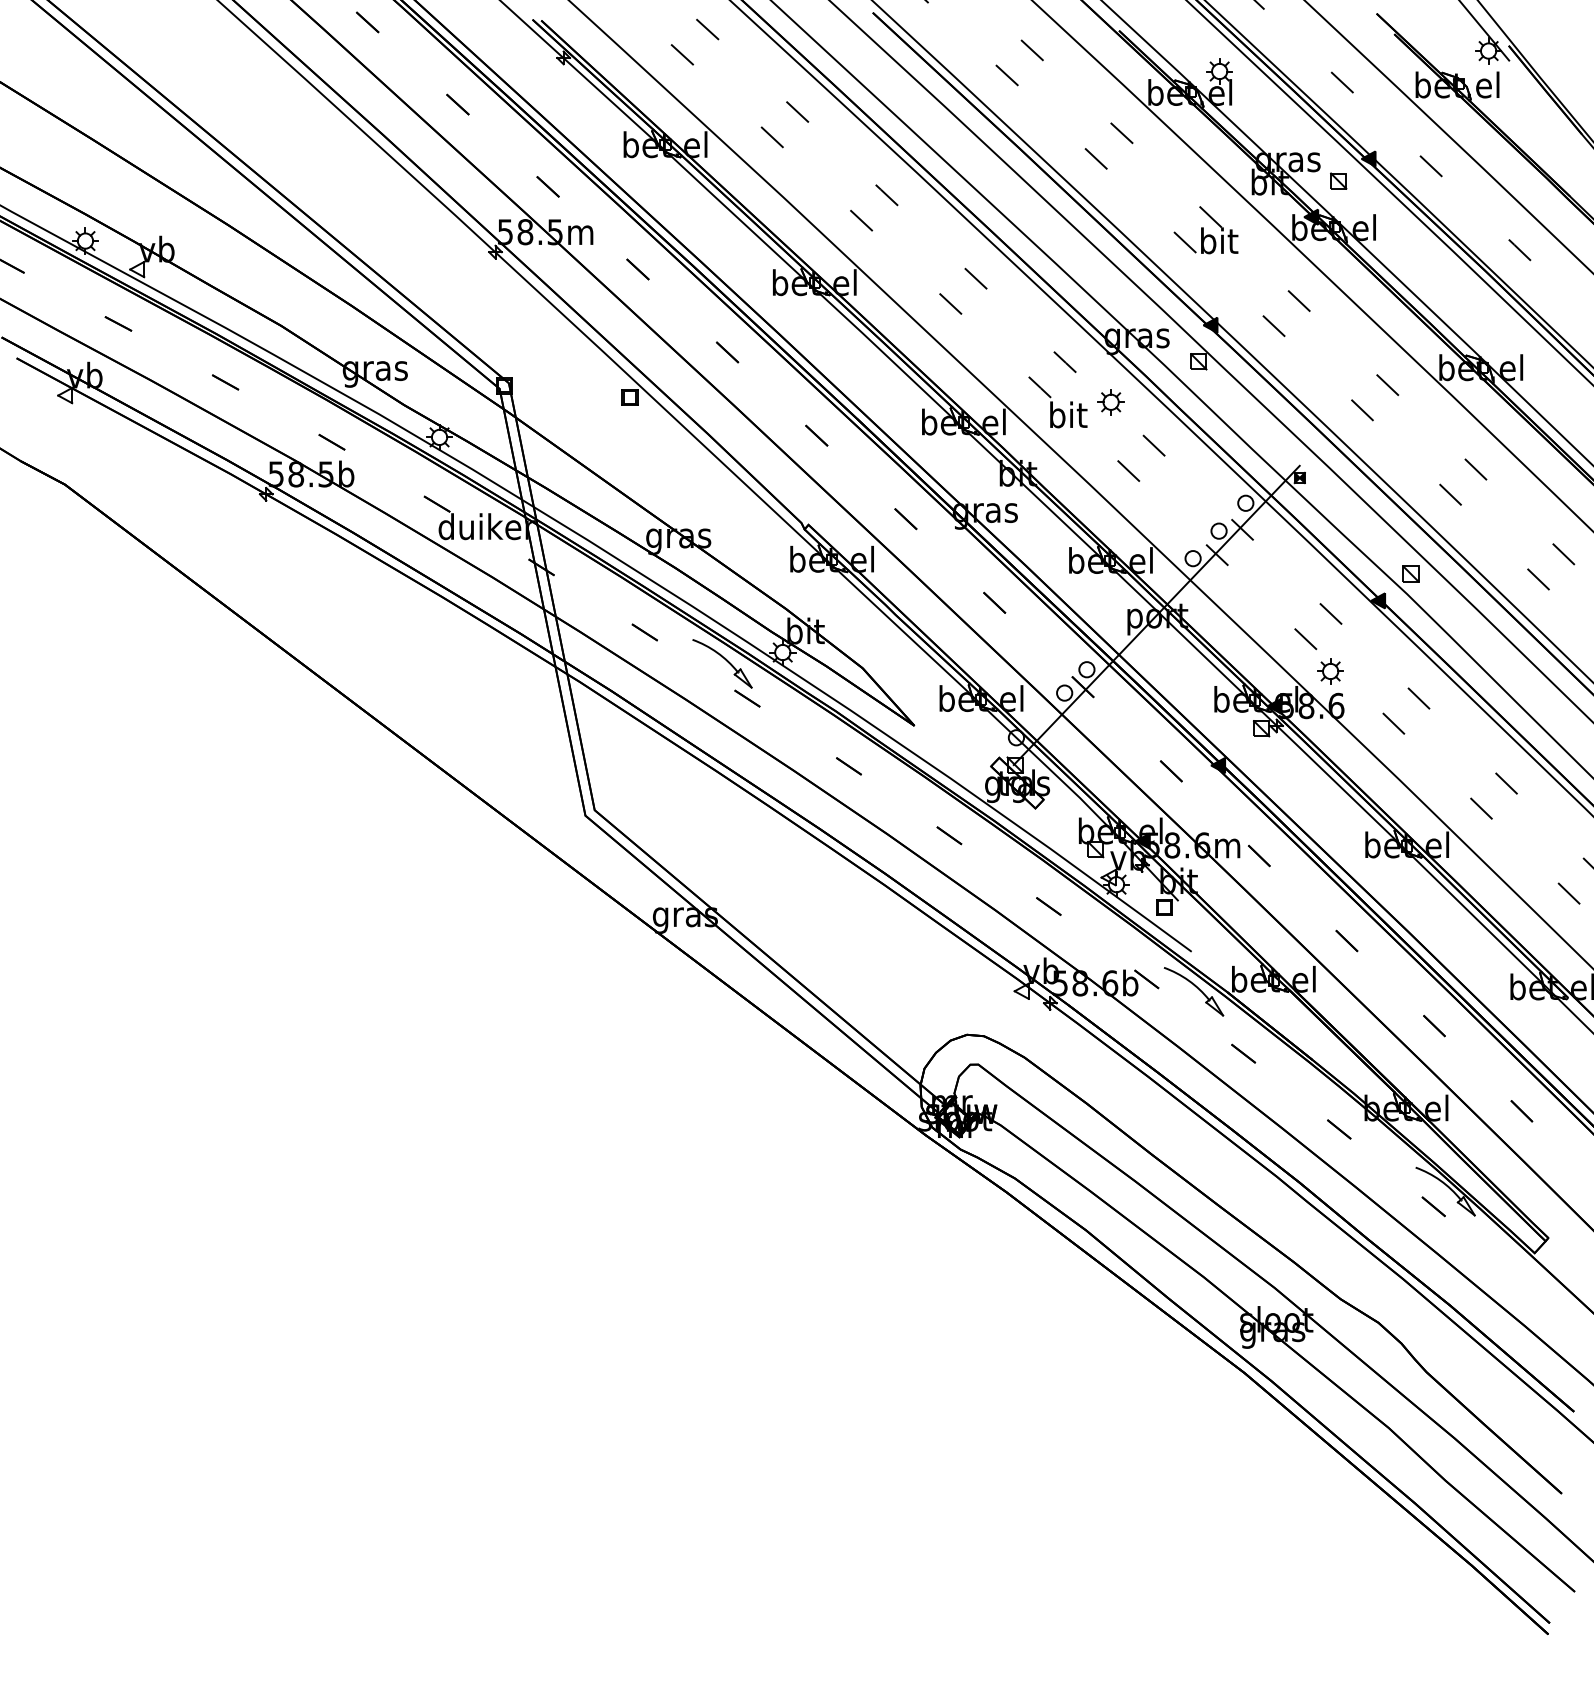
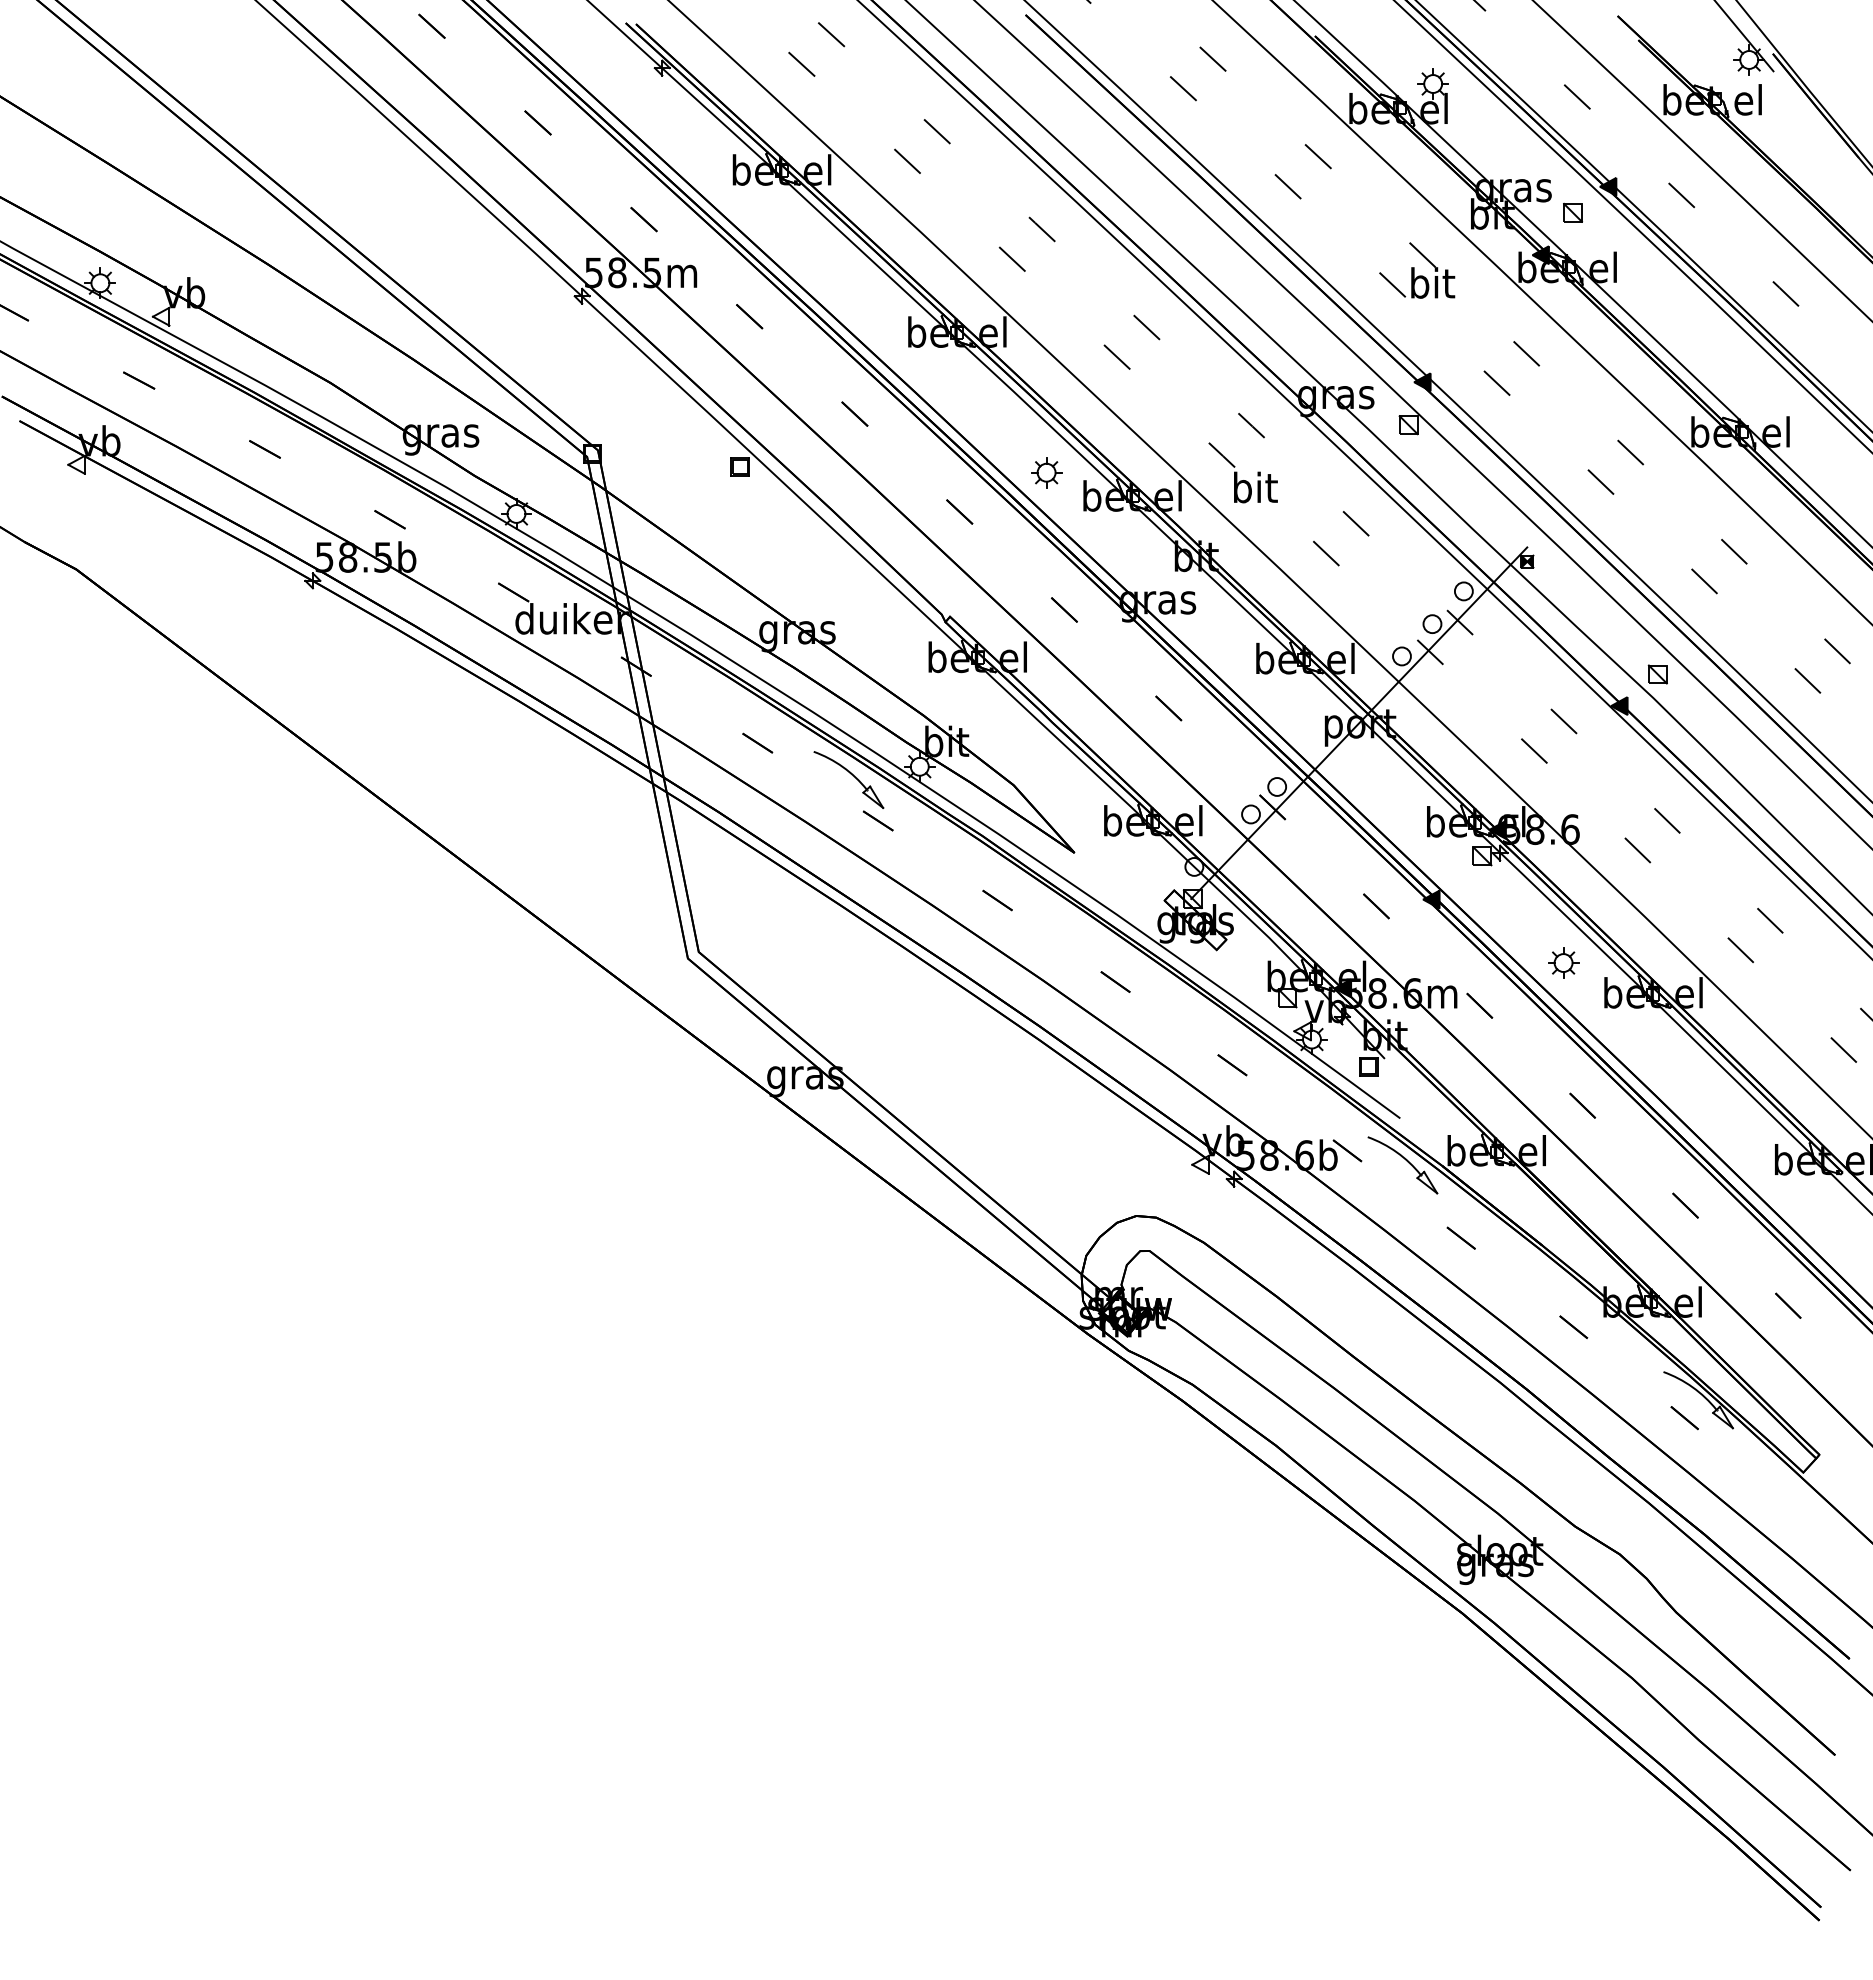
part: (1111, 402) -> (1046, 472), moved
part: (1330, 671) -> (1563, 962), moved

